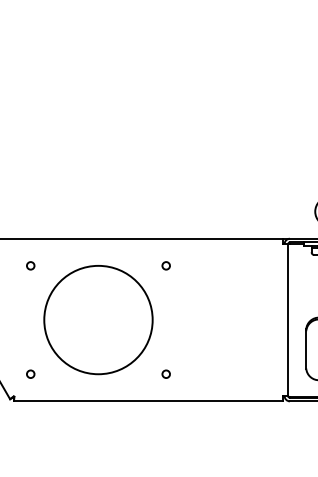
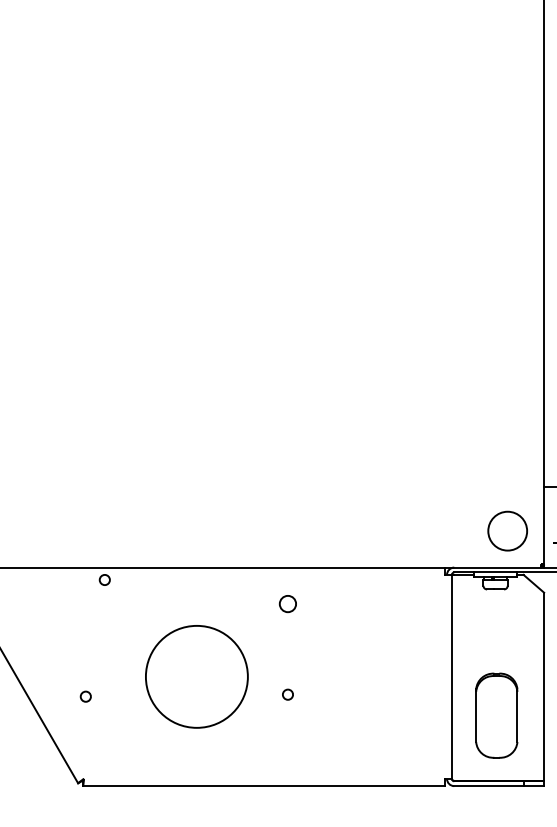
circle: (30, 265) -> (104, 579), moved
circle: (165, 265) -> (287, 603), size x1.6
circle: (98, 319) -> (196, 676), size x0.7
circle: (30, 374) -> (85, 696), moved
circle: (165, 374) -> (287, 694), moved

